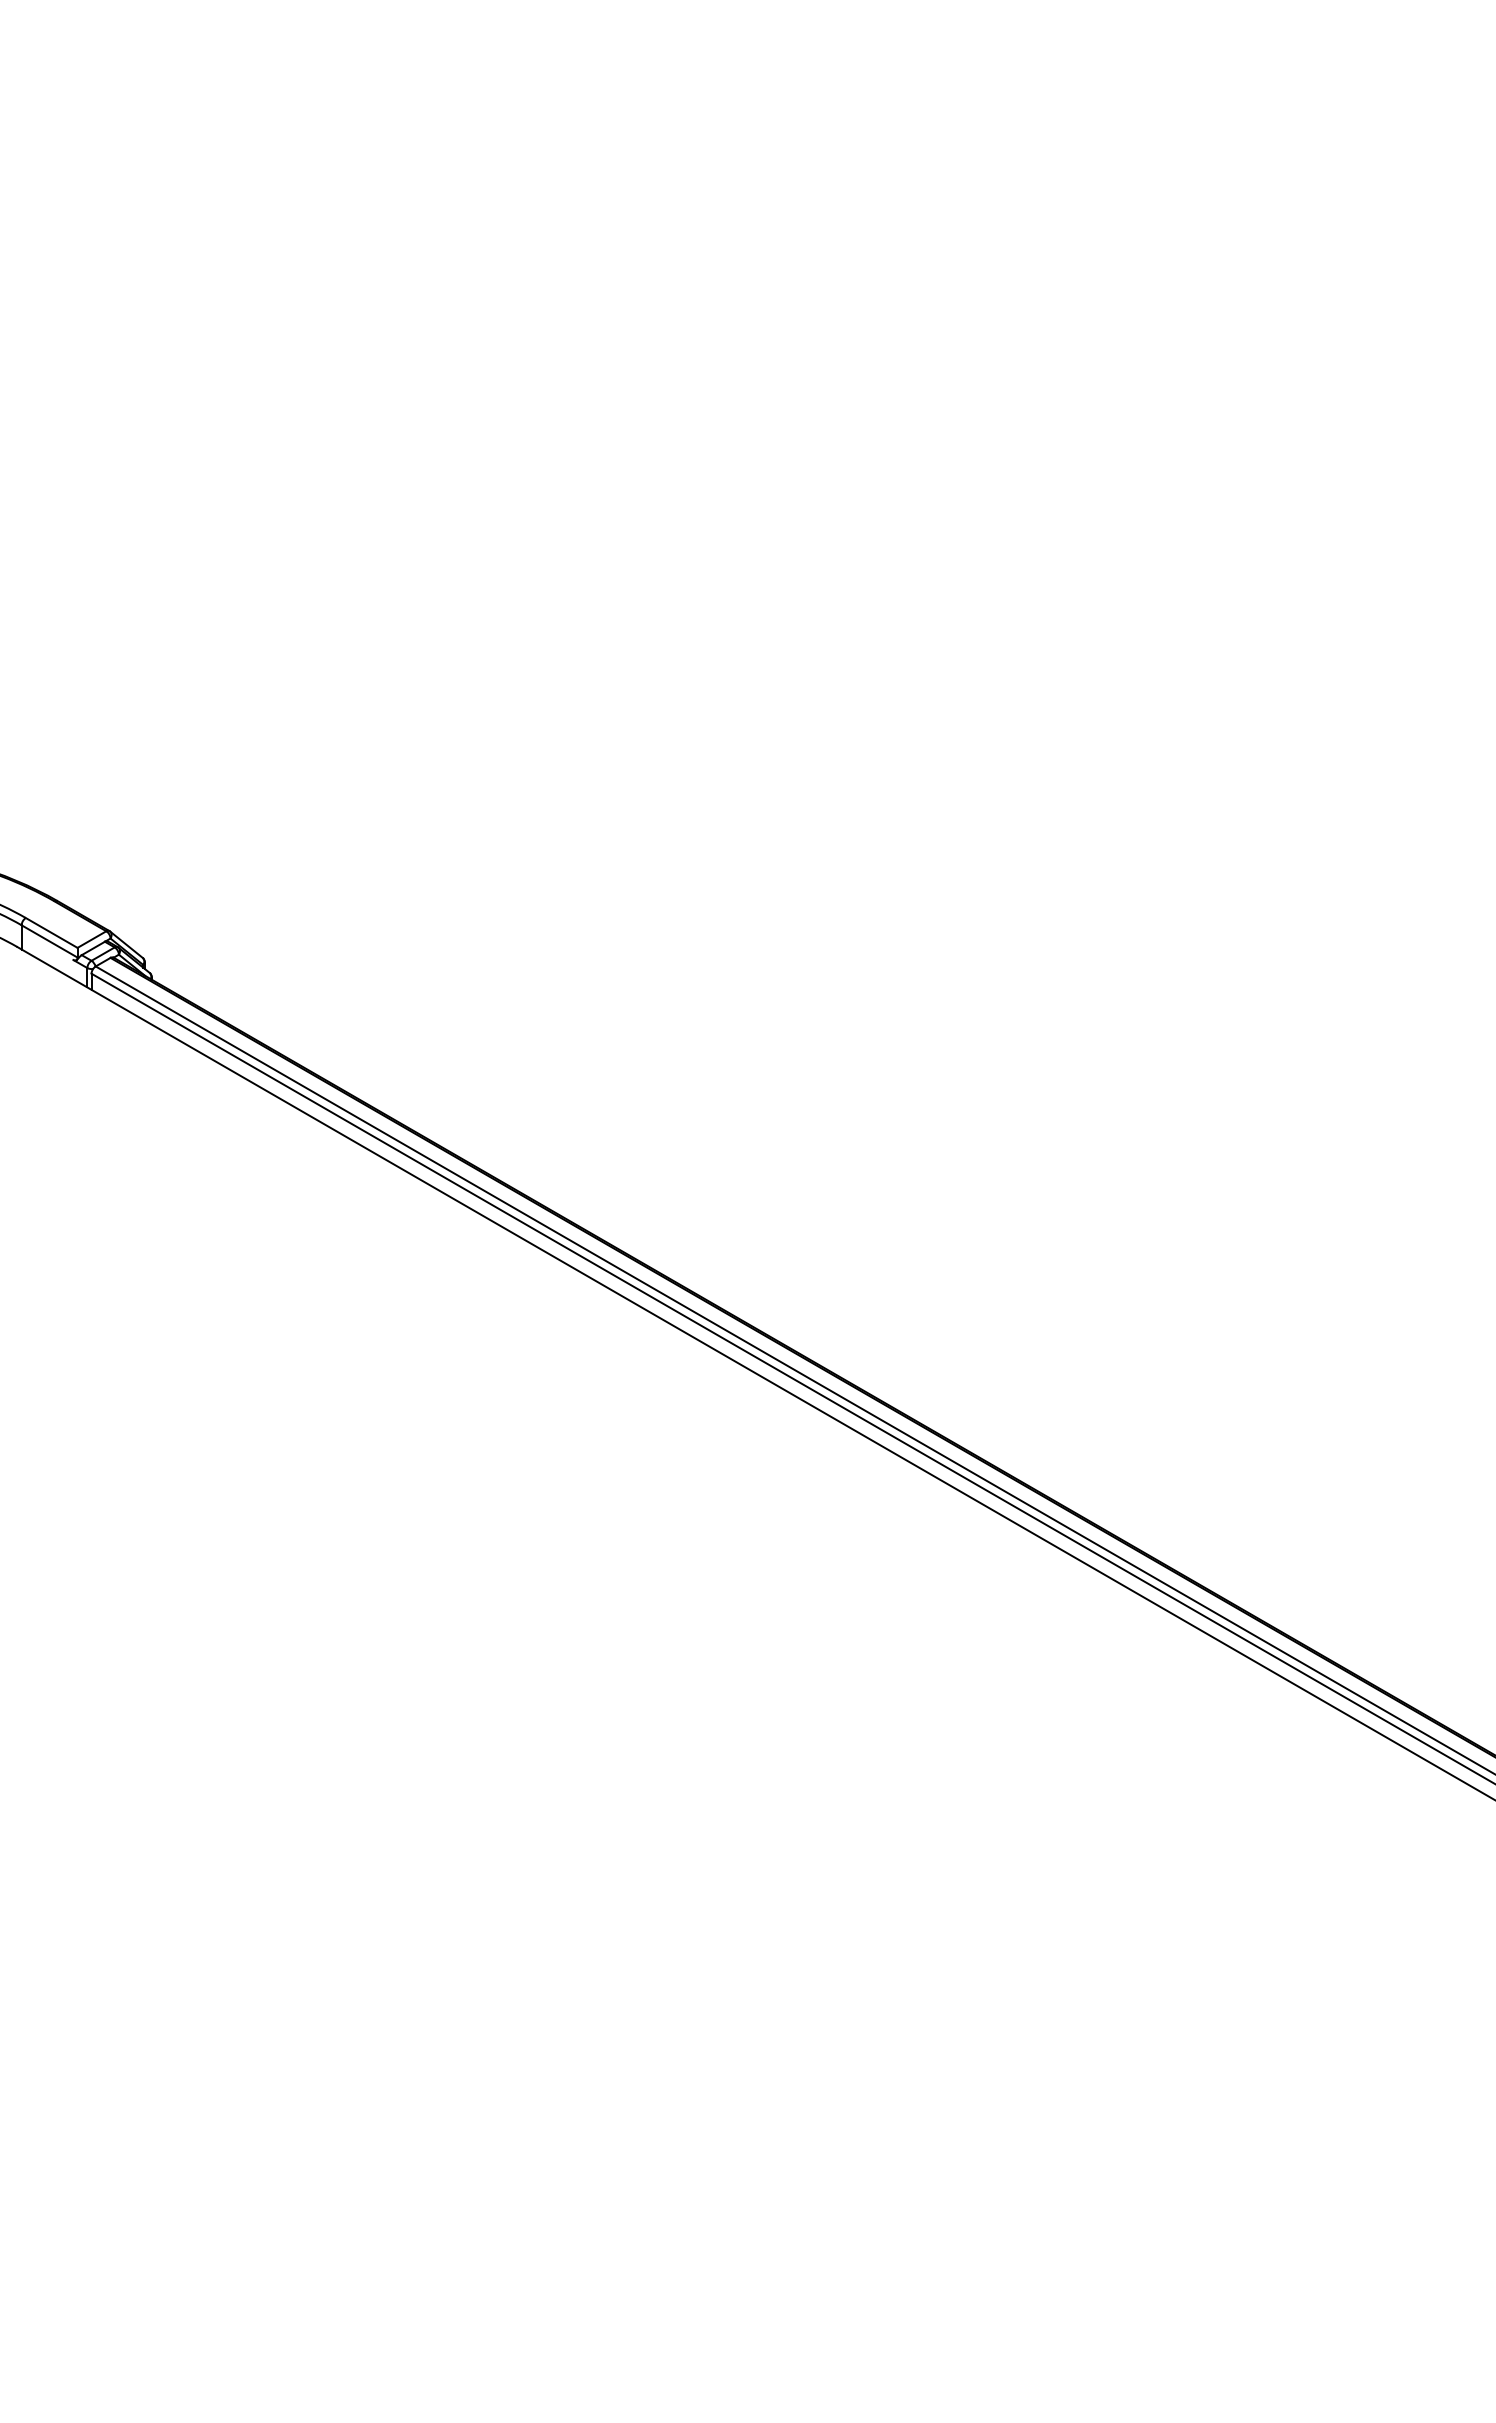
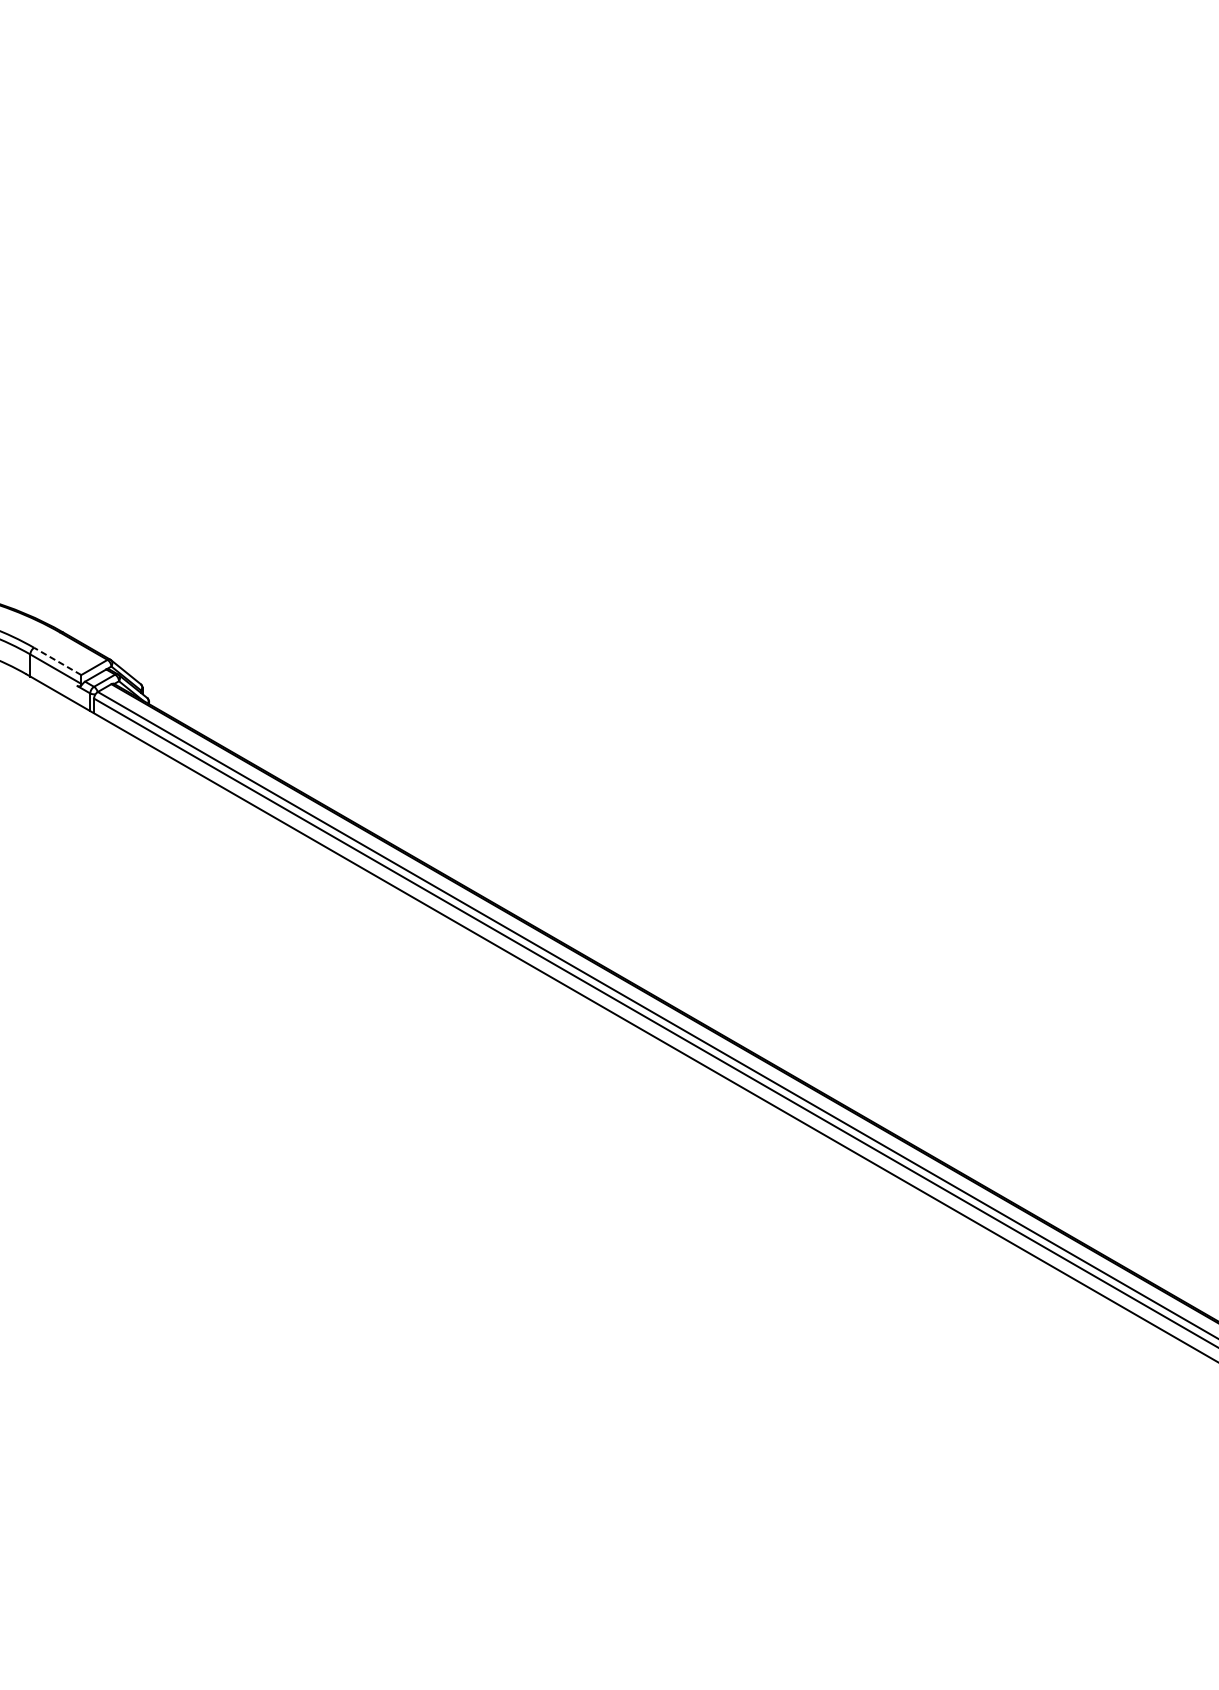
line: (51, 932) -> (57, 661), solid -> dashed

